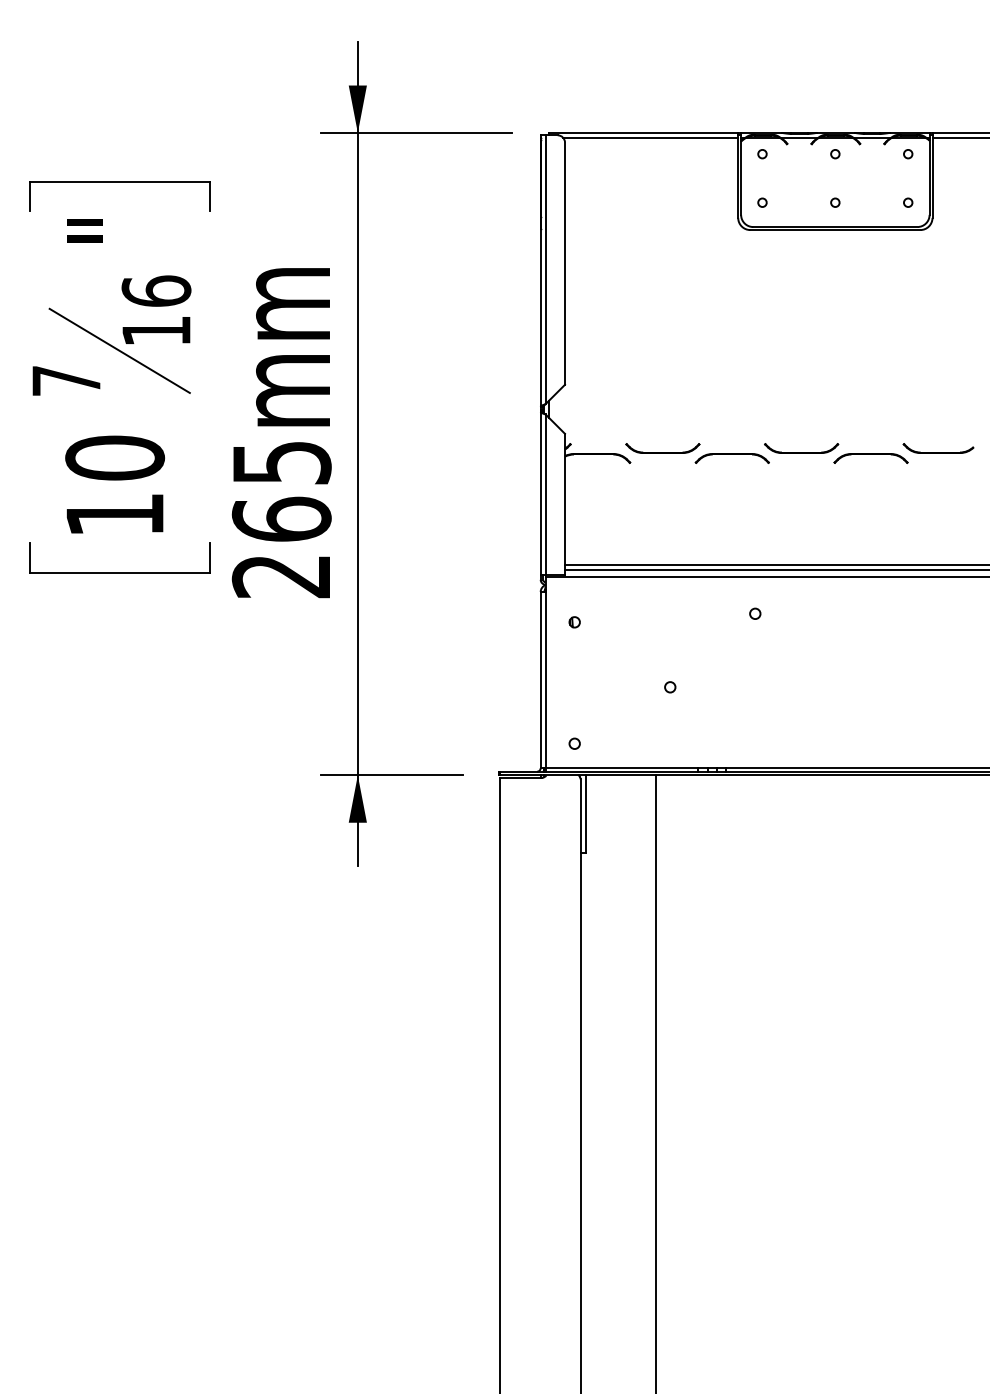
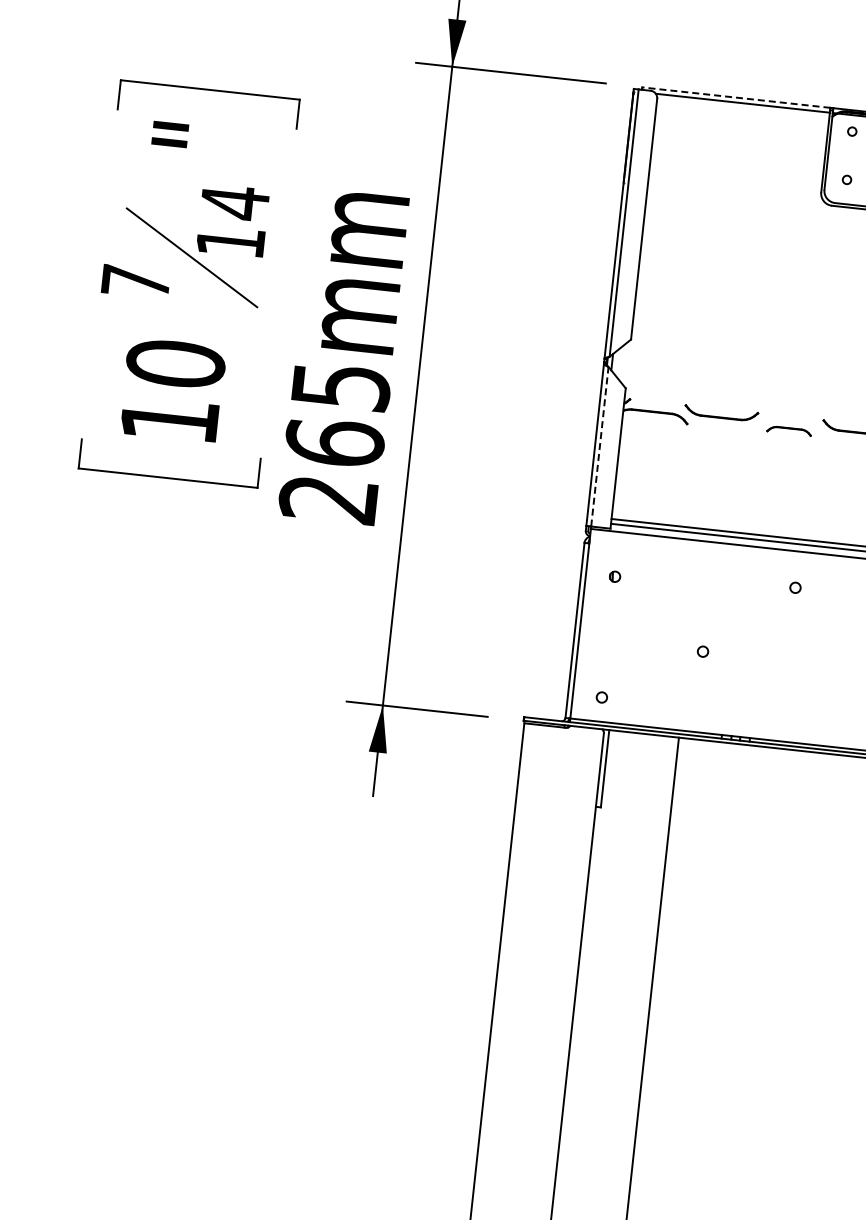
line: (643, 132) -> (736, 97), solid -> dashed
text: (156, 291) -> (235, 202), 16 -> 14
part: (731, 458) -> (788, 430), size x0.6
line: (545, 494) -> (599, 446), solid -> dashed

